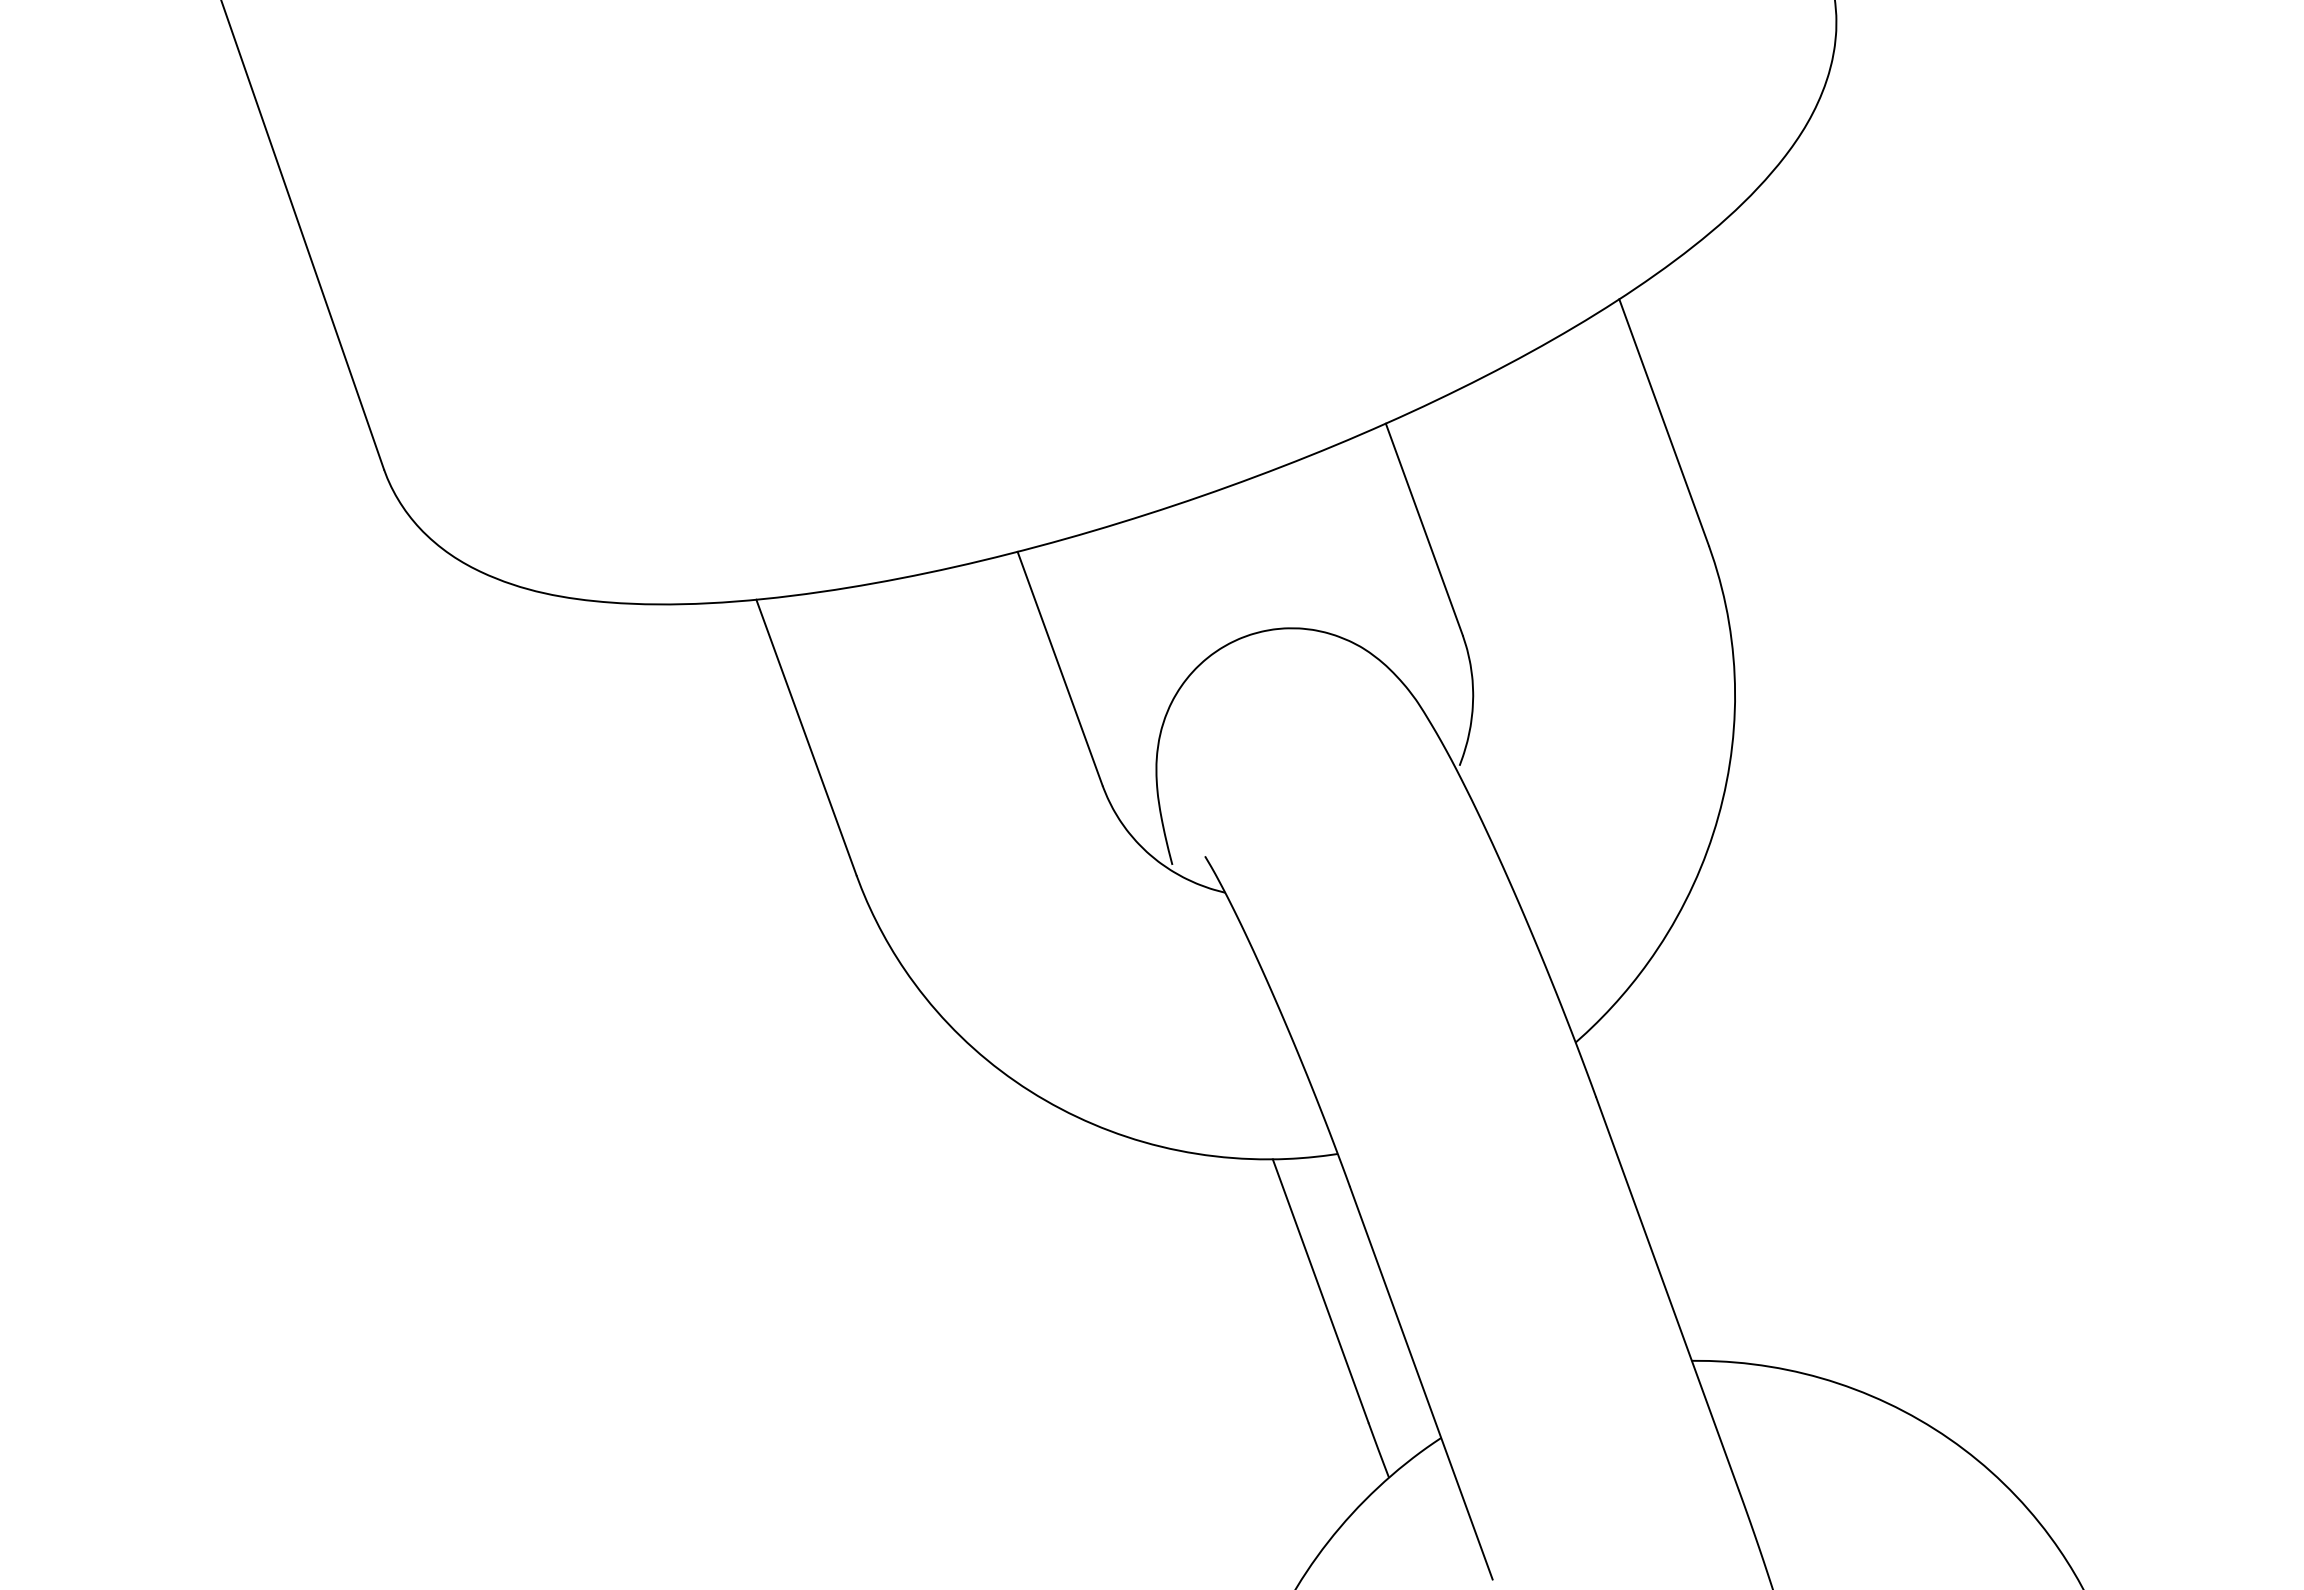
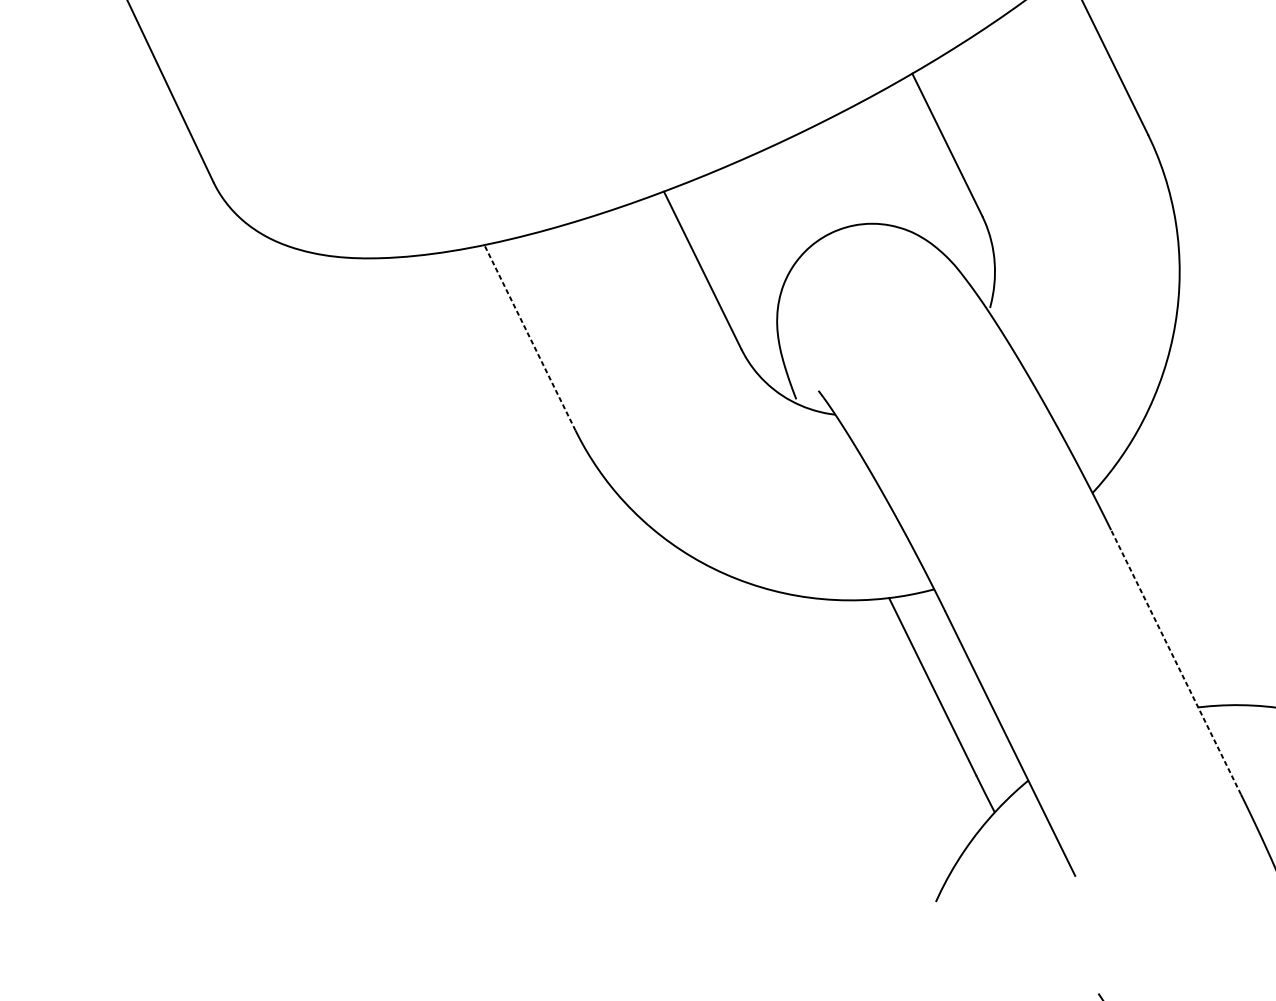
line: (806, 737) -> (530, 337), solid -> dashed
line: (1667, 1293) -> (1176, 662), solid -> dashed

